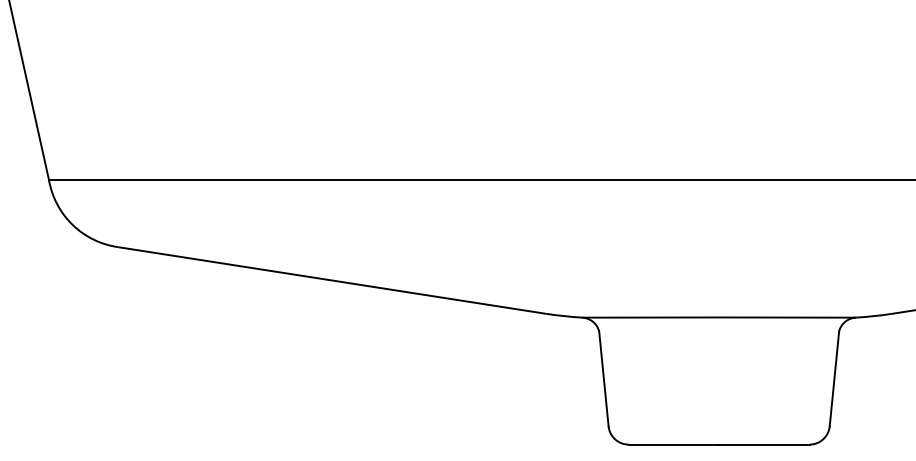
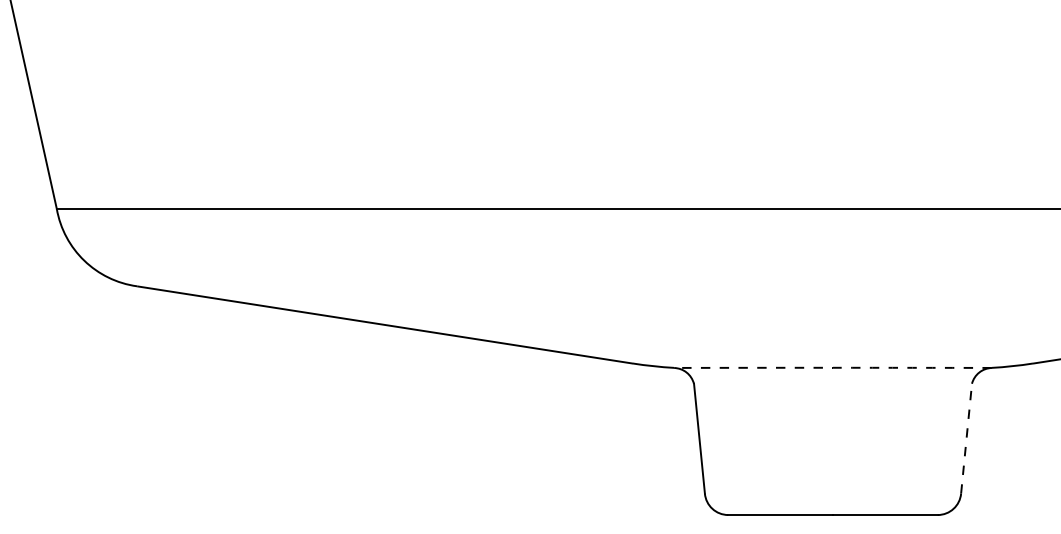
arc: (719, 317) -> (833, 367), solid -> dashed
line: (834, 378) -> (966, 438), solid -> dashed

